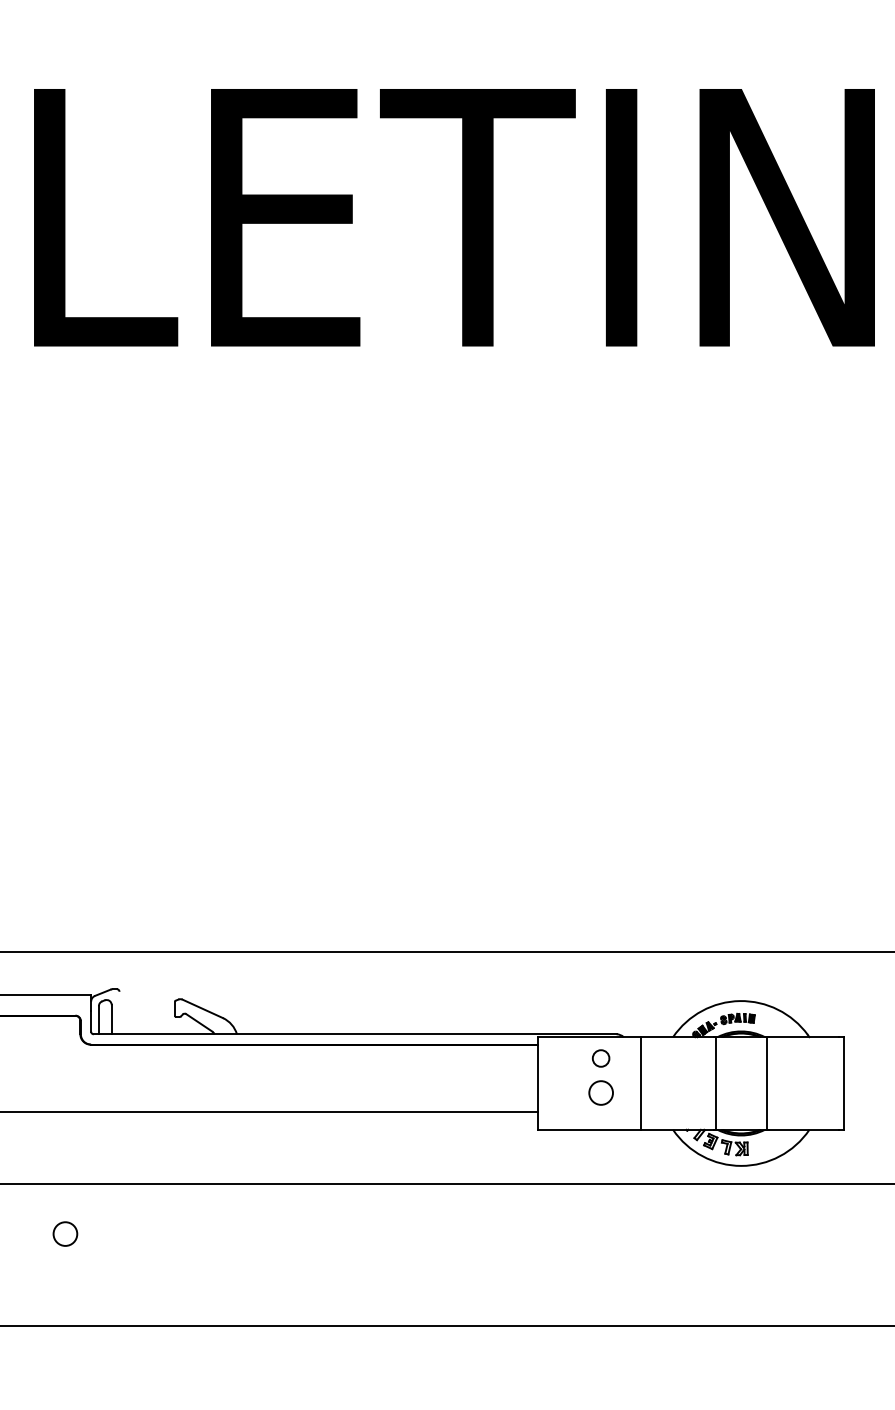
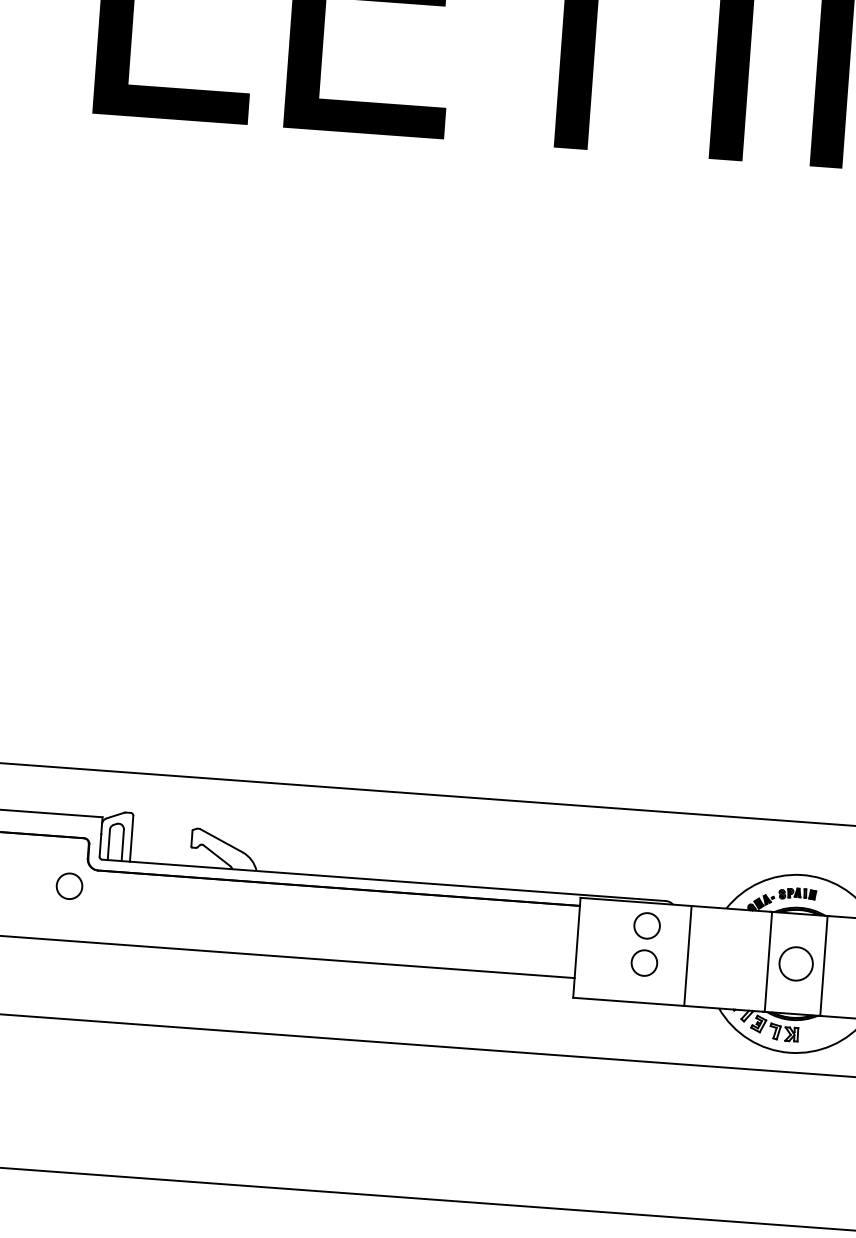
line: (119, 1012) -> (131, 838), added
circle: (600, 1058) -> (646, 925), size x1.43
circle: (740, 1083) -> (795, 963), added
circle: (65, 1233) -> (69, 885), moved

